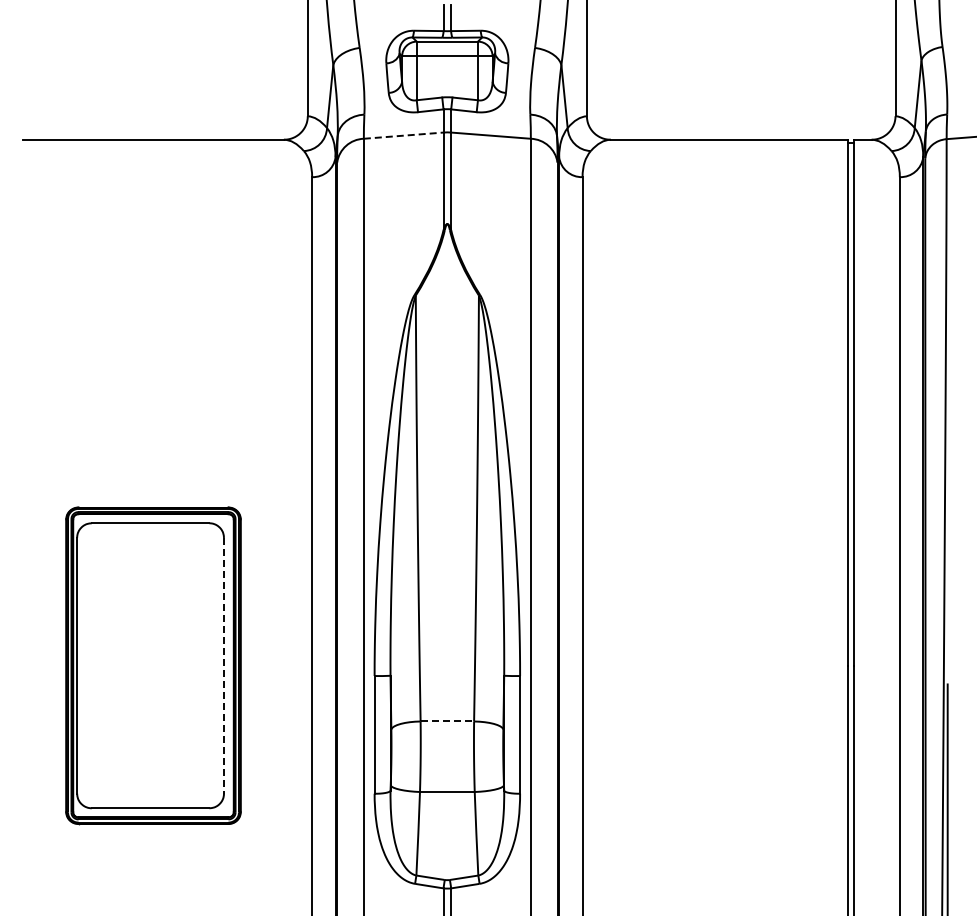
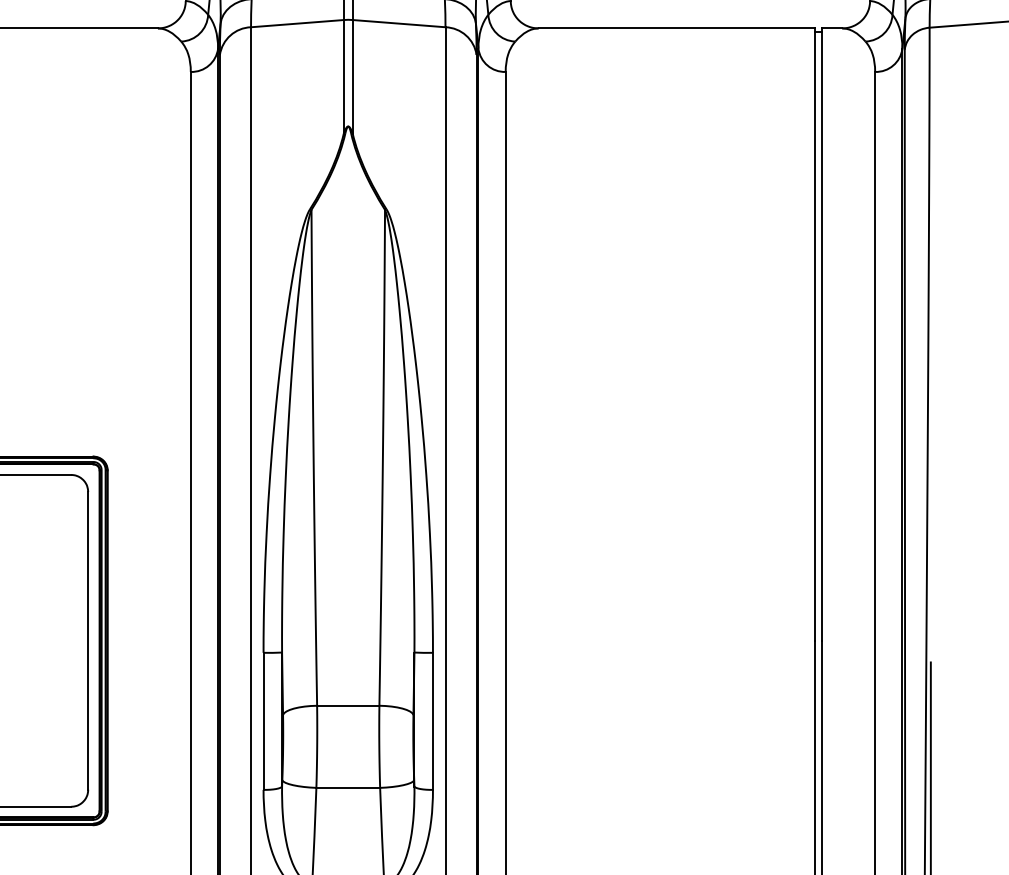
line: (403, 135) -> (297, 23), dashed -> solid
line: (224, 665) -> (88, 640), dashed -> solid
line: (447, 721) -> (348, 705), dashed -> solid

